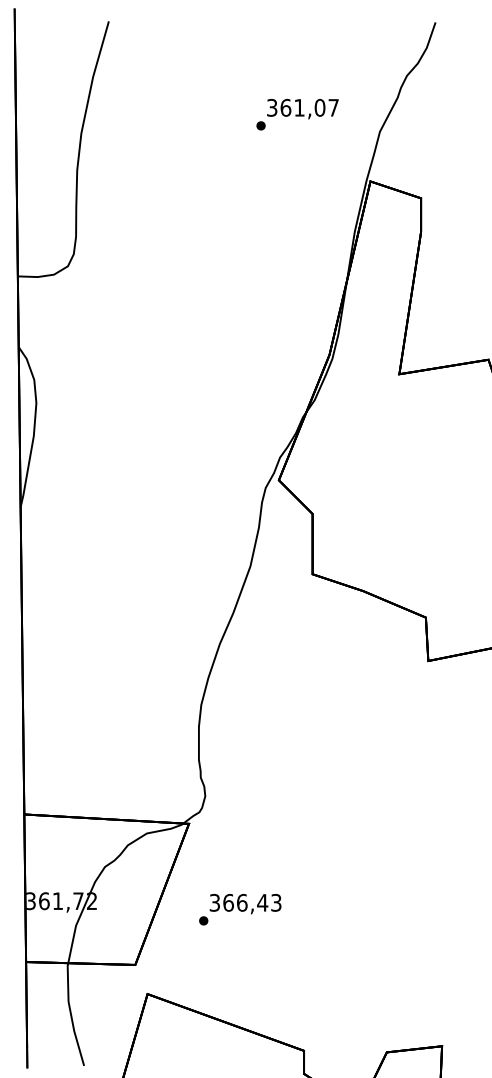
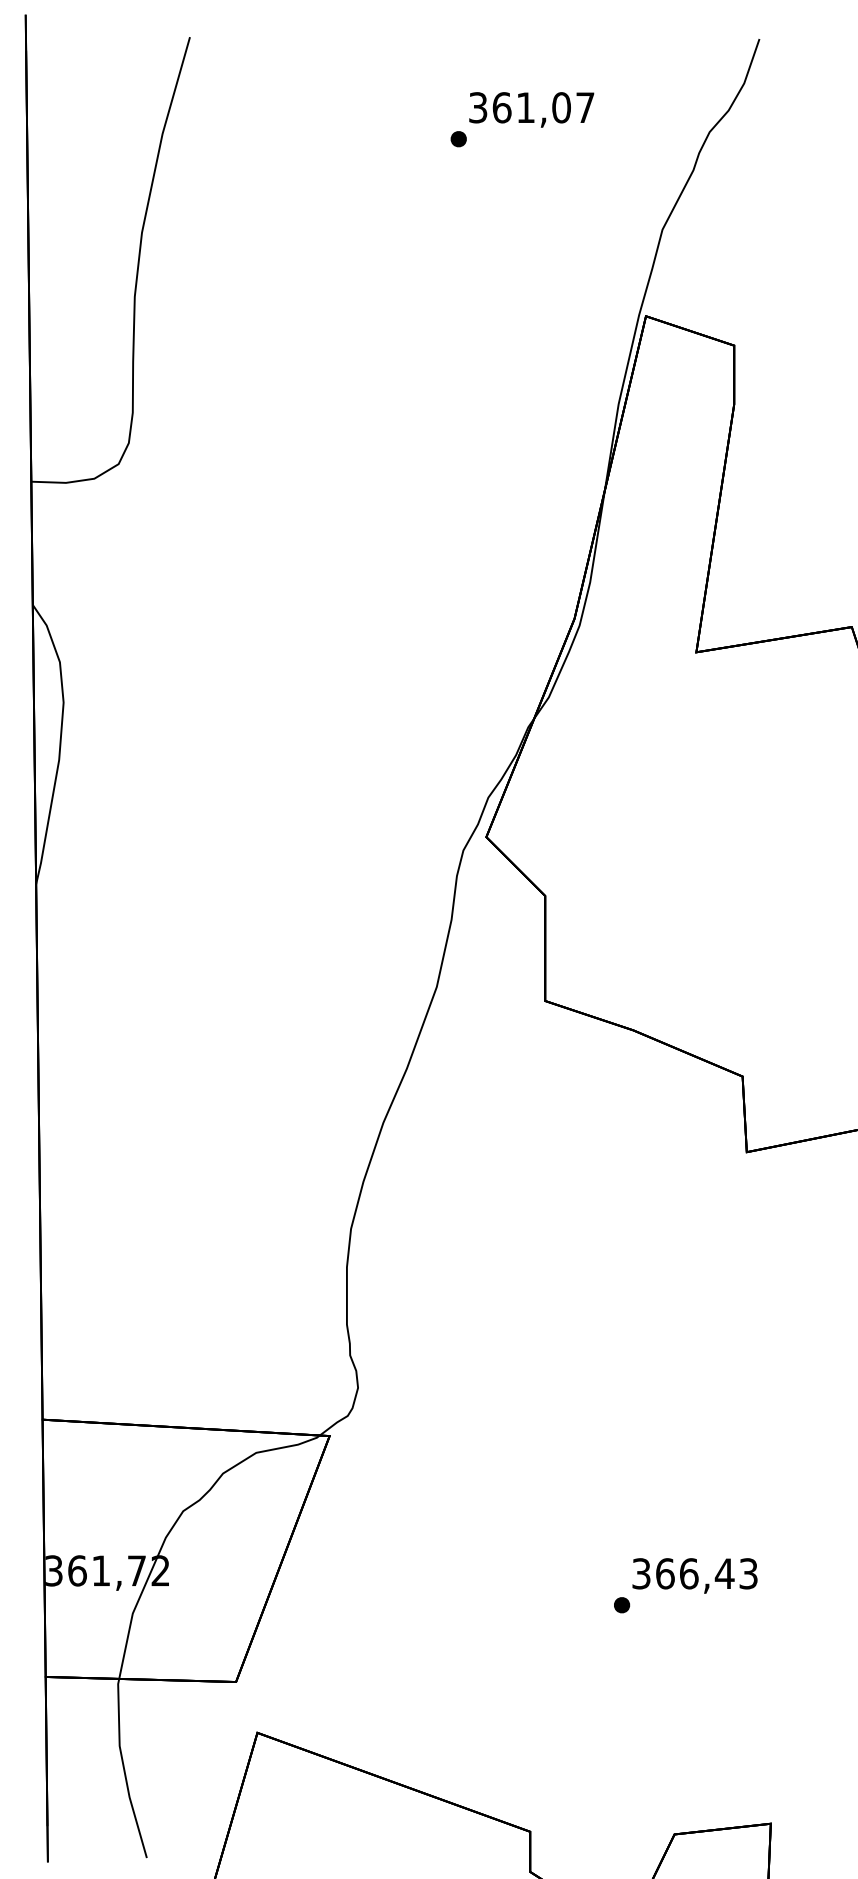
text: (297, 114) -> (522, 119), moved
text: (240, 909) -> (686, 1585), moved

